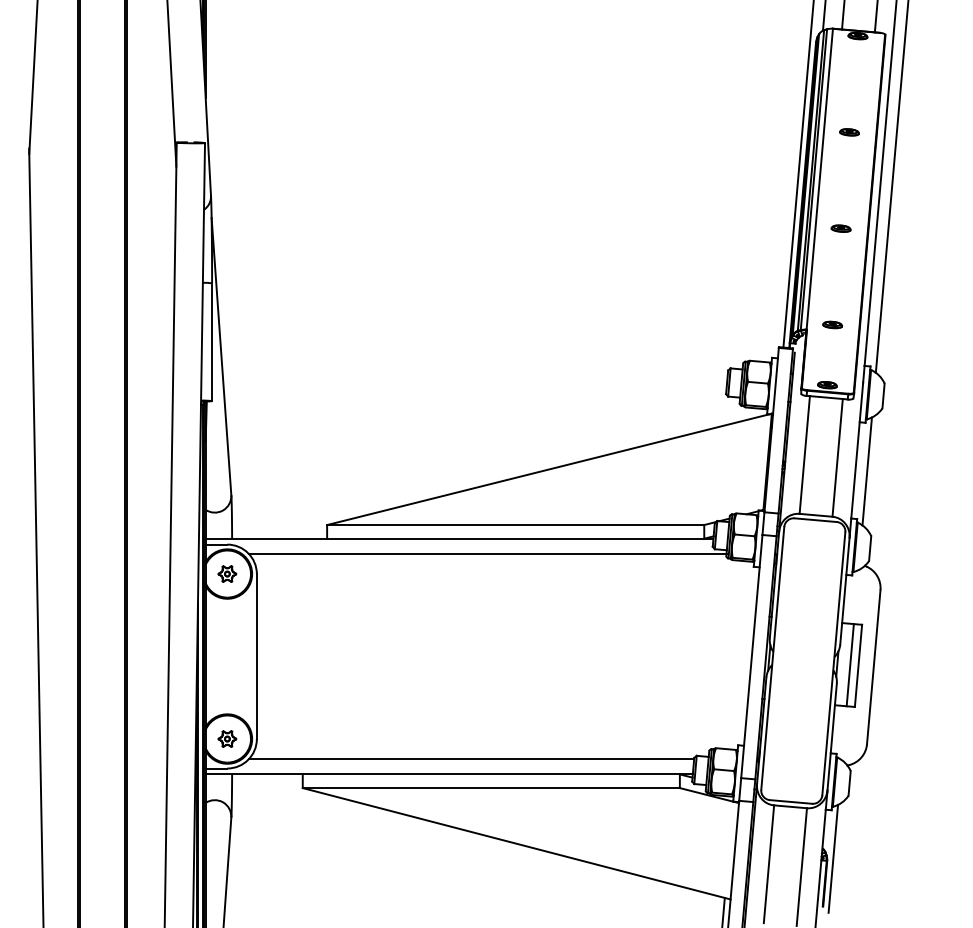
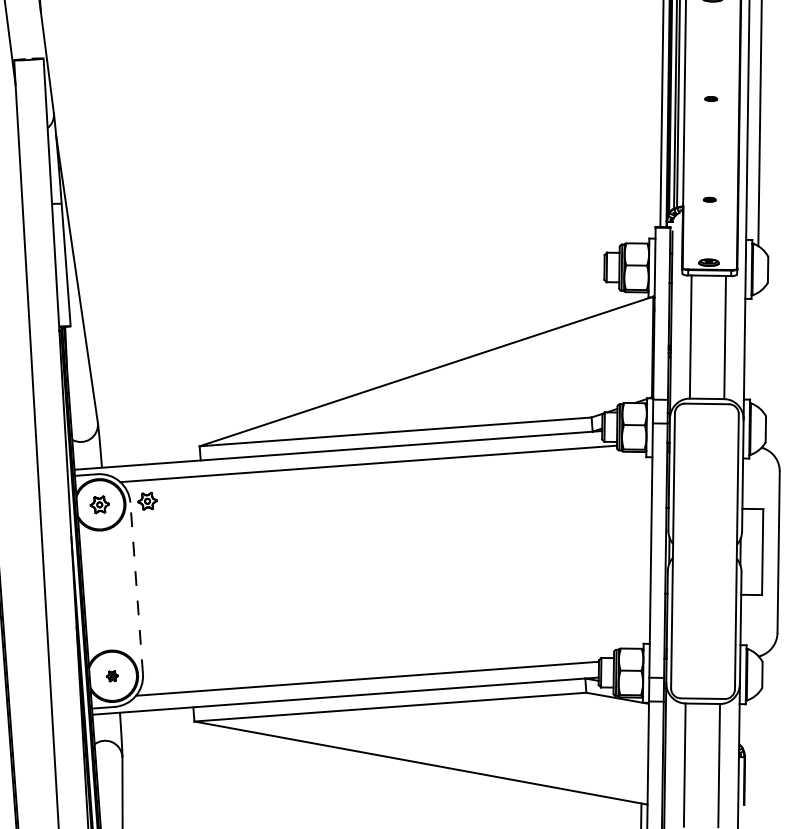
part: (840, 228) -> (710, 98), size x0.6
part: (832, 324) -> (709, 199), size x0.6
line: (866, 471) -> (756, 349), removed
part: (273, 573) -> (147, 500), added
line: (256, 656) -> (136, 588), solid -> dashed
line: (849, 665) -> (753, 552), removed
part: (227, 738) -> (112, 675), size x0.6
line: (833, 858) -> (751, 754), removed

